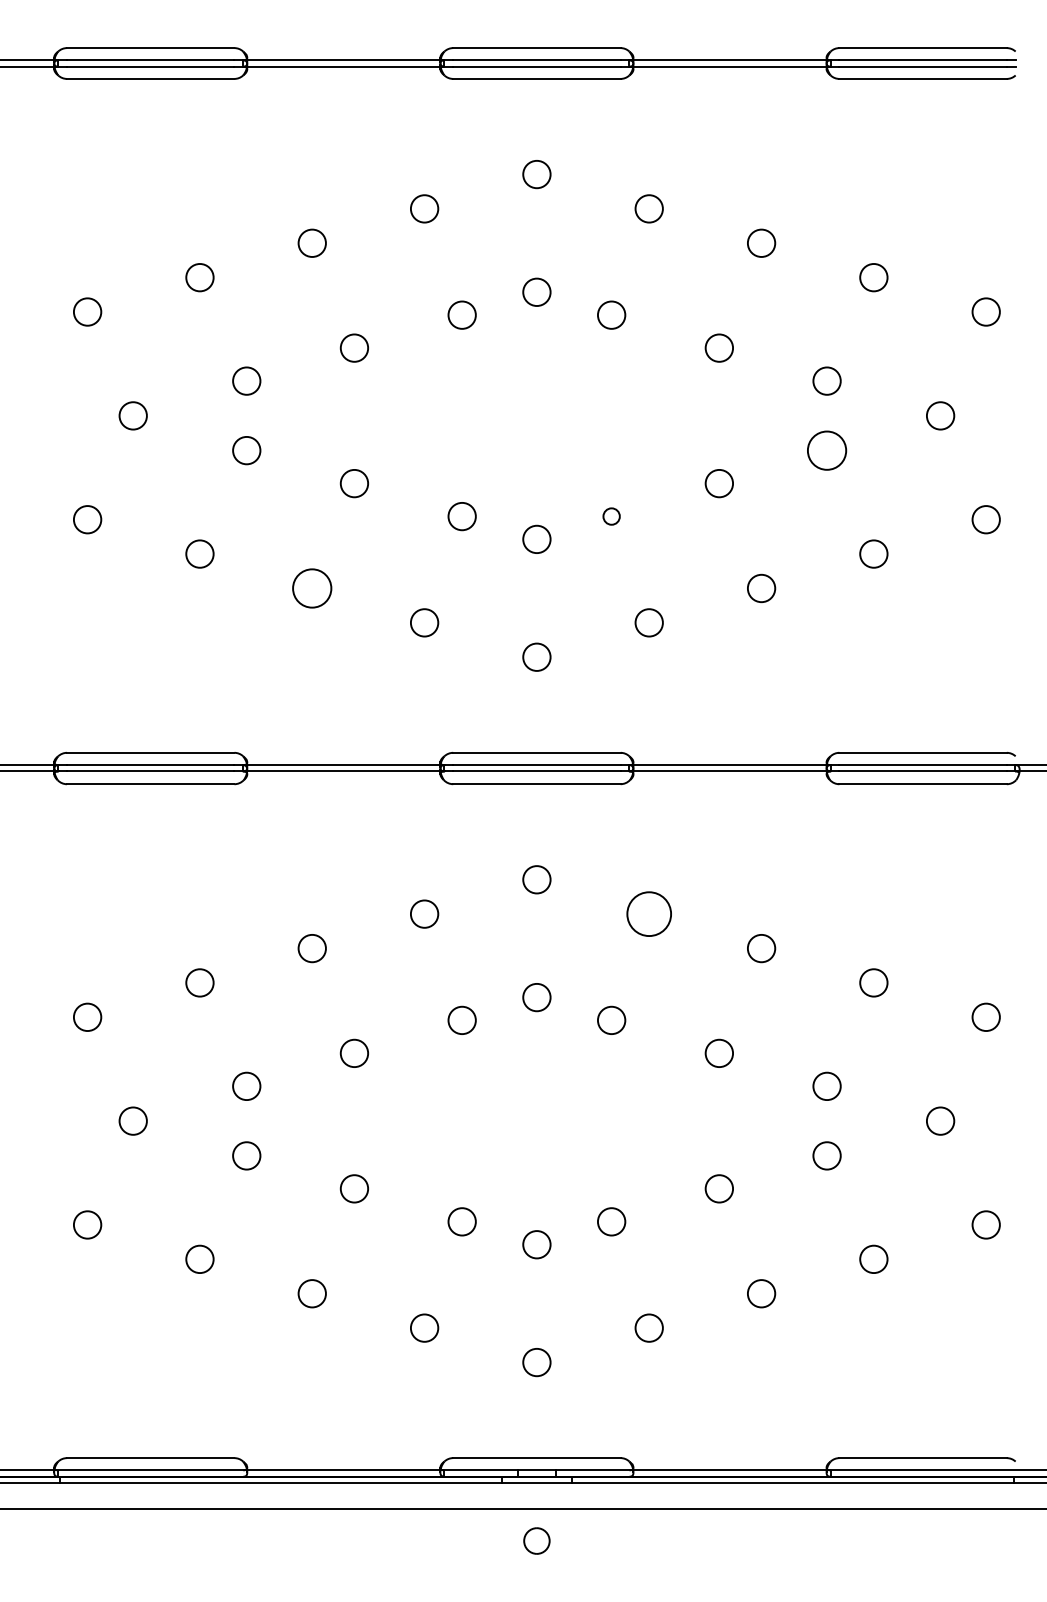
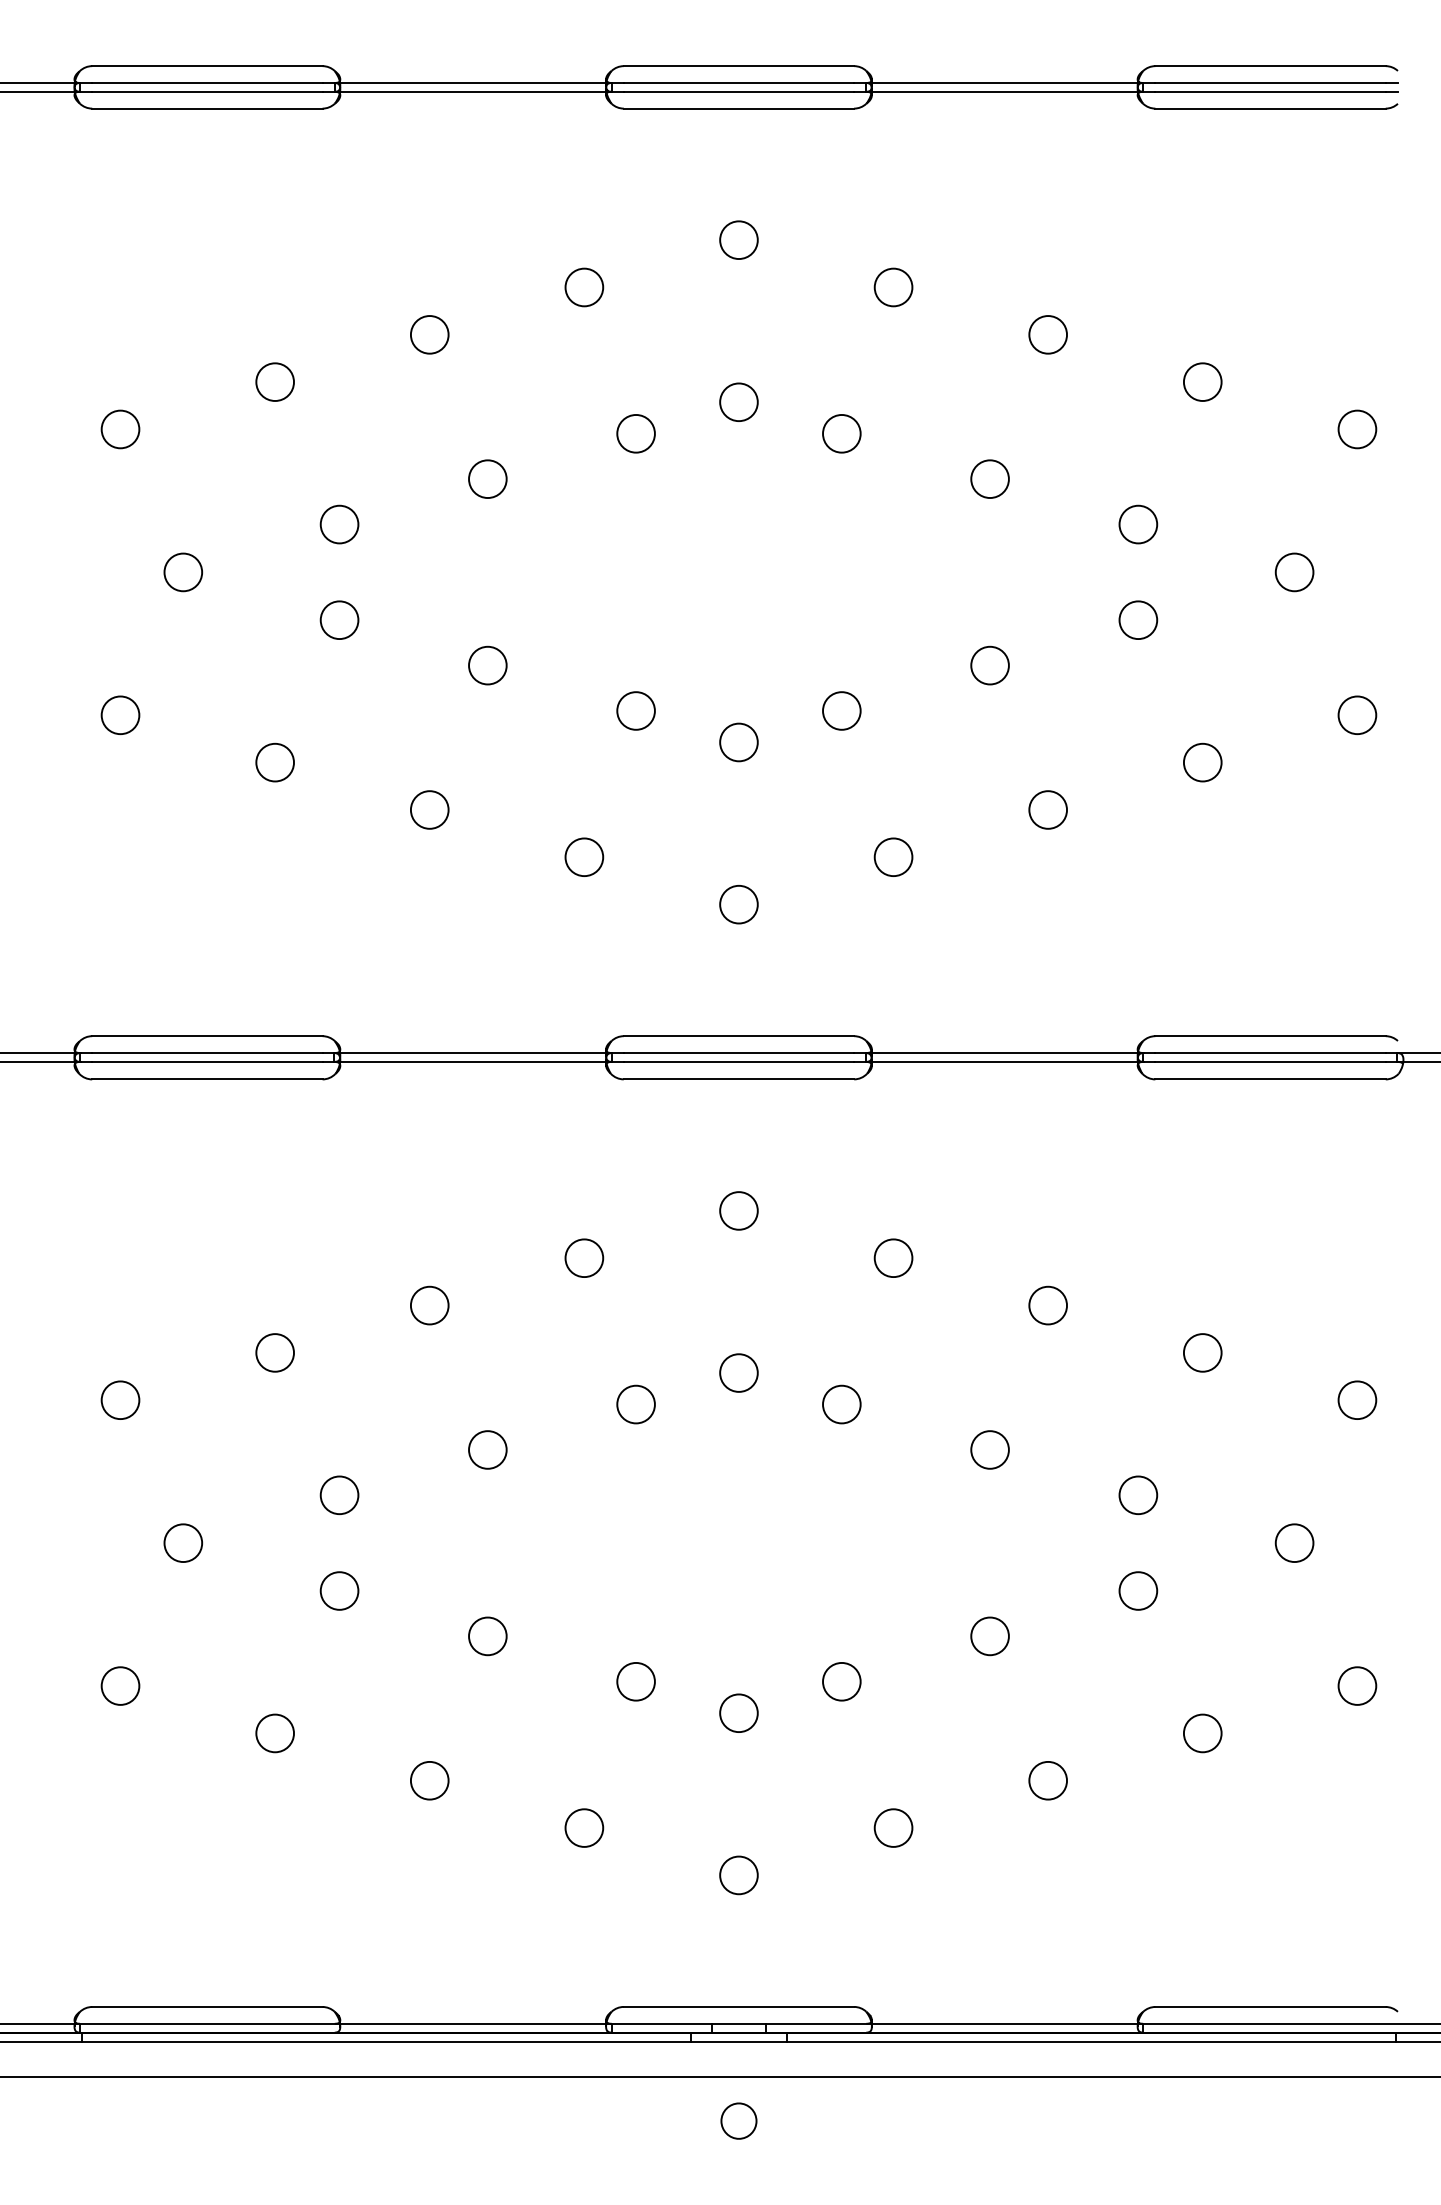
circle: (827, 450) -> (1138, 619), size x0.71
circle: (611, 516) -> (841, 710), size x1.67
circle: (312, 588) -> (429, 809), size x0.71
circle: (649, 914) -> (893, 1258), size x0.62

